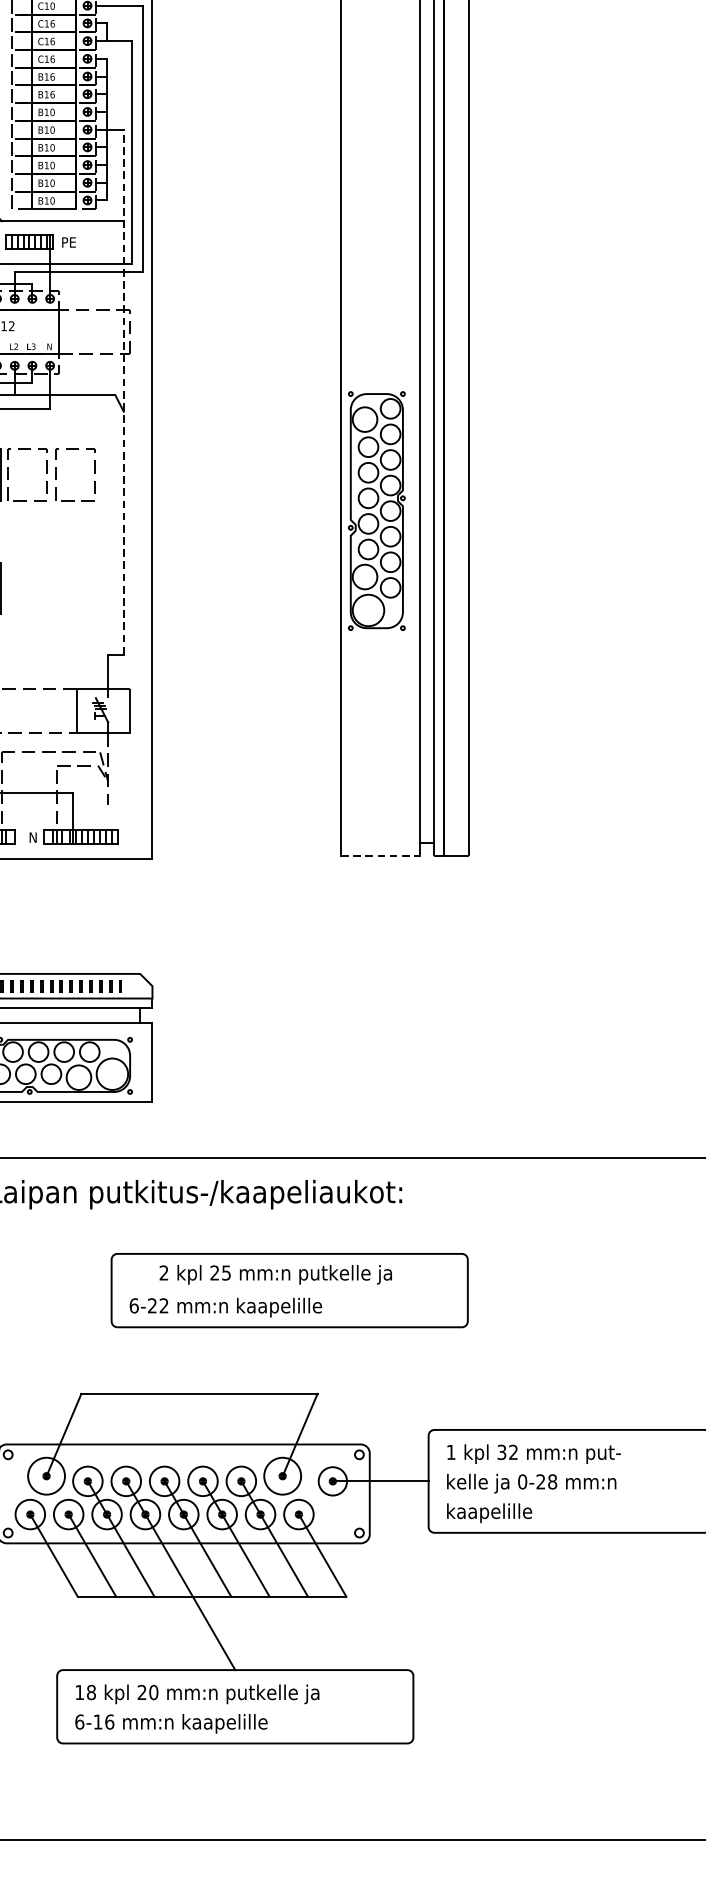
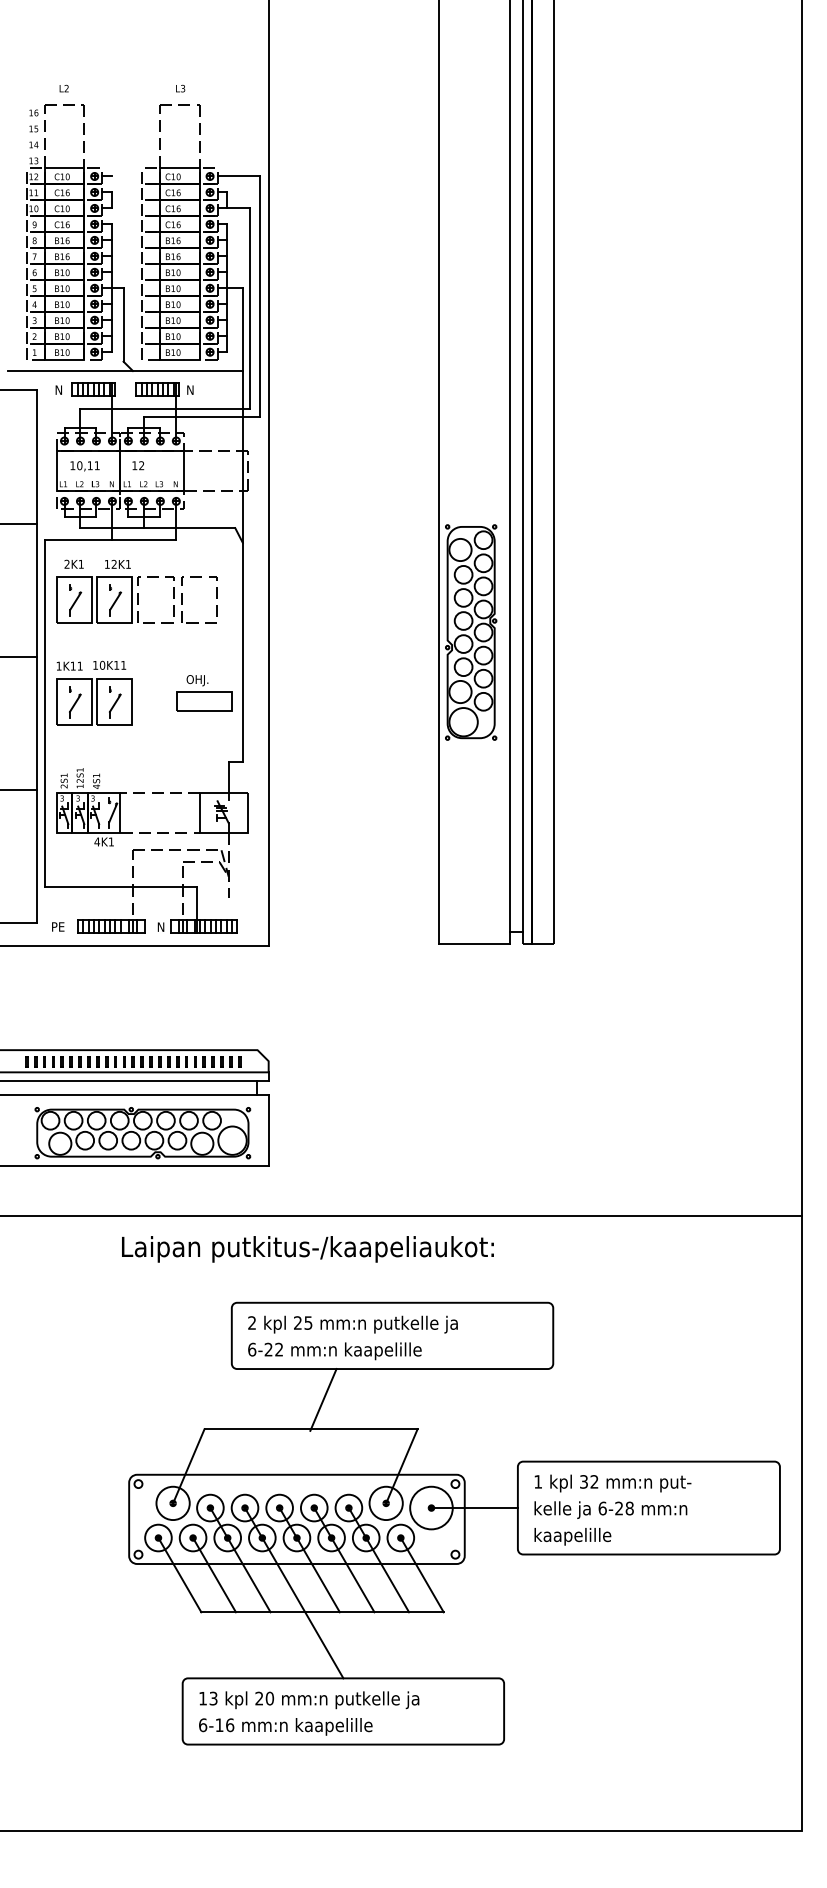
text: (69, 241) -> (193, 389), PE -> N
line: (123, 392) -> (242, 525), dashed -> solid
part: (81, 578) -> (204, 693), added
line: (380, 855) -> (474, 943), dashed -> solid
text: (275, 1274) -> (352, 1324), moved
line: (213, 1361) -> (323, 1399), added
circle: (332, 1480) -> (431, 1507), size x1.67
text: (522, 1481) -> (602, 1508), 0-28 -> 6-28
text: (91, 1692) -> (213, 1698), 18 -> 13

